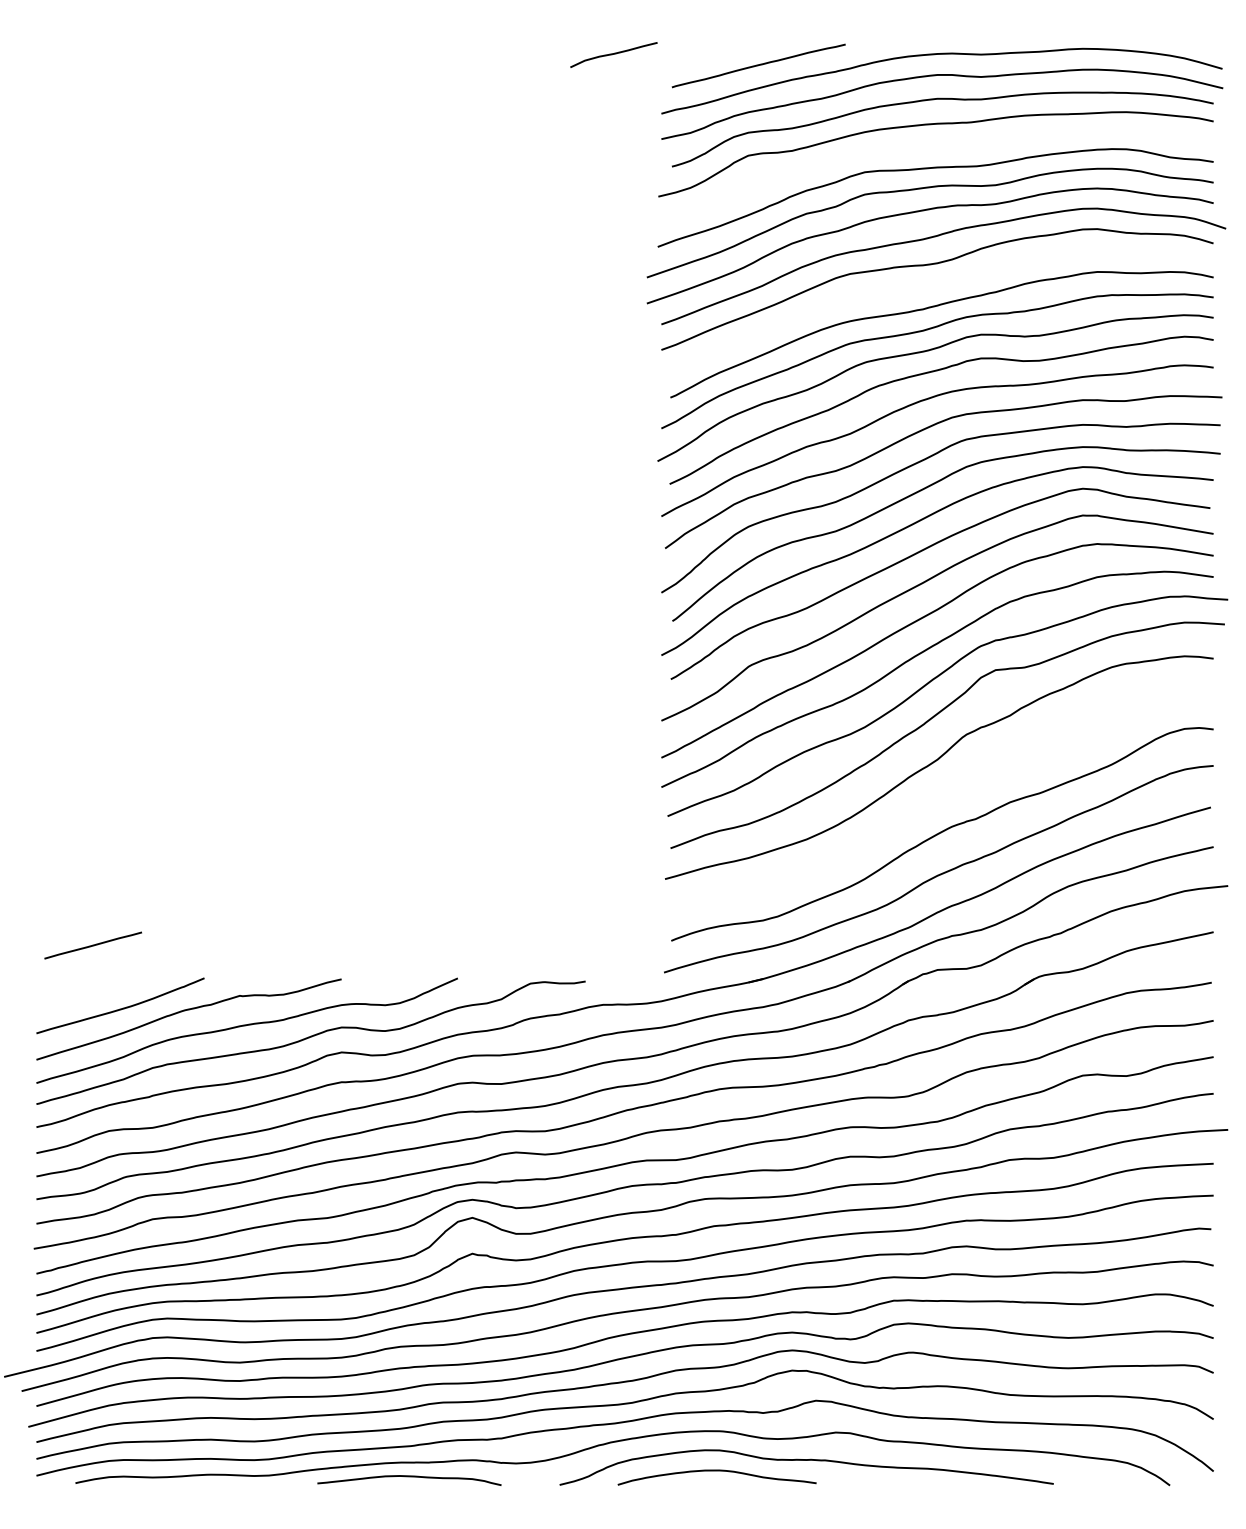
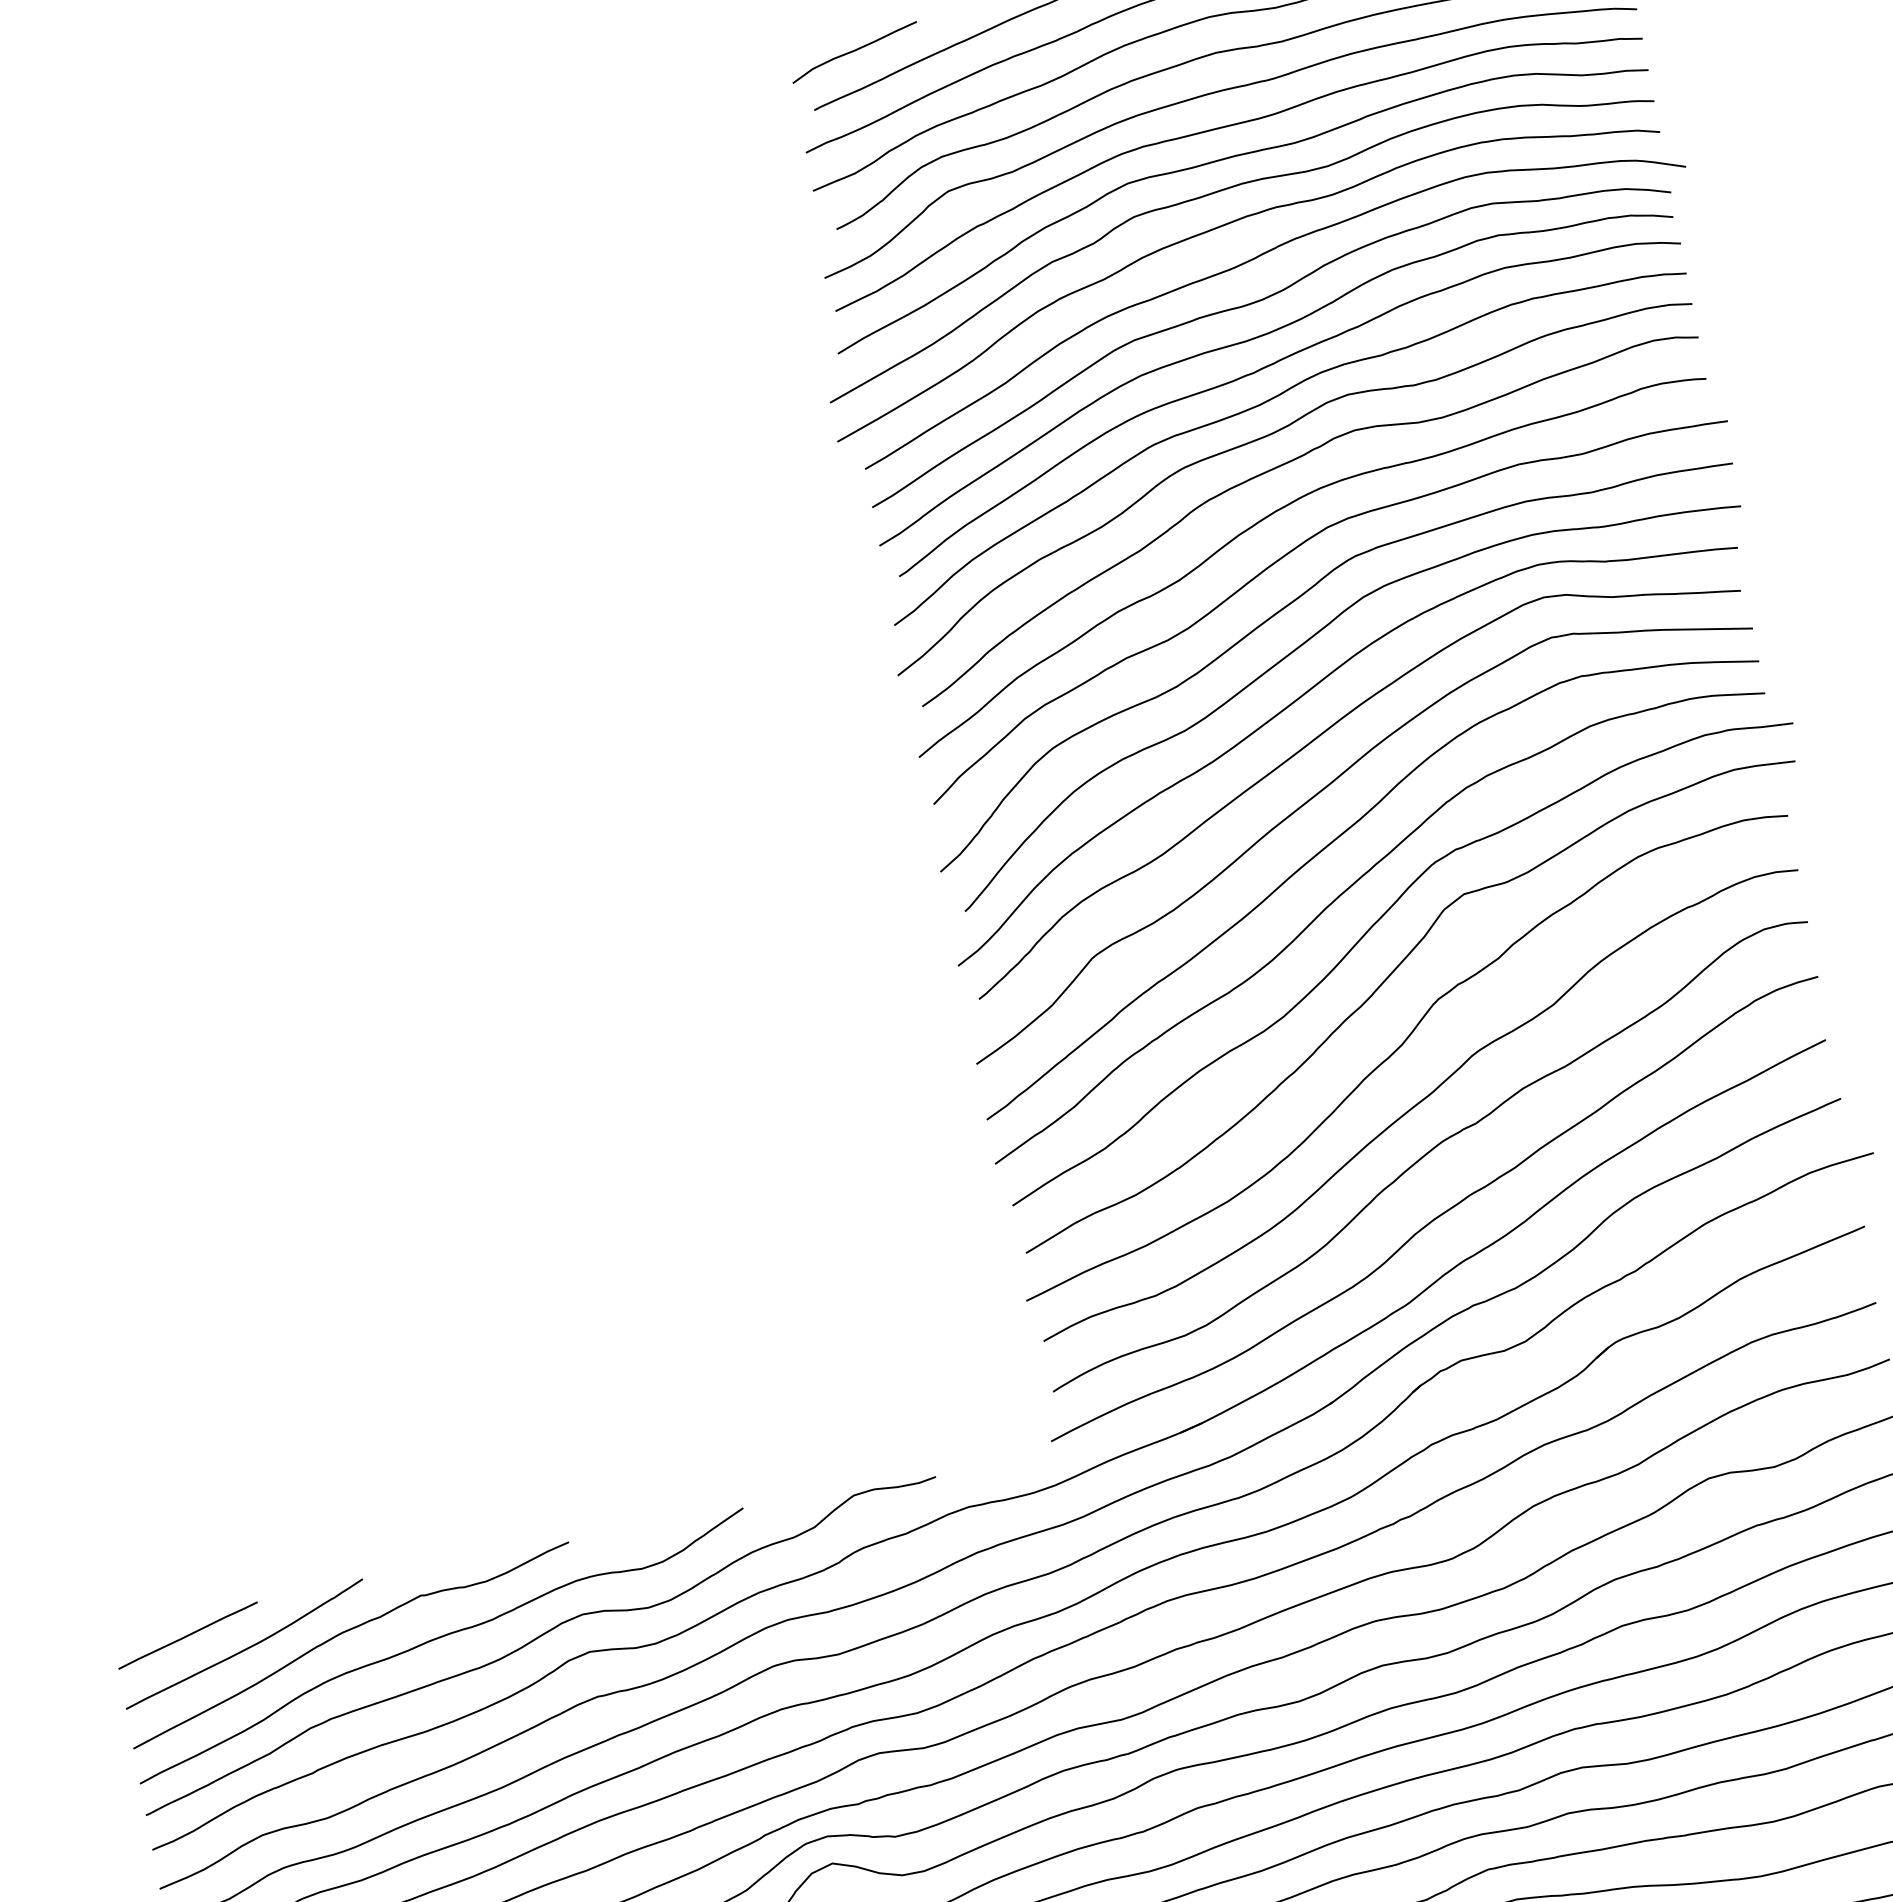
curve: (613, 54) -> (853, 51), moved
curve: (937, 148) -> (1230, 127), added
curve: (933, 287) -> (1263, 337), added
curve: (942, 799) -> (1420, 1103), added
line: (92, 945) -> (186, 1635), moved

